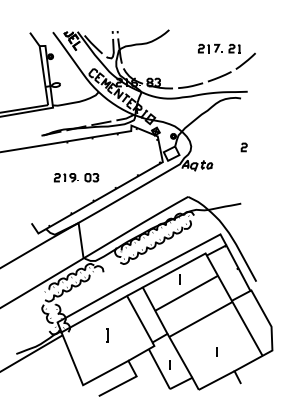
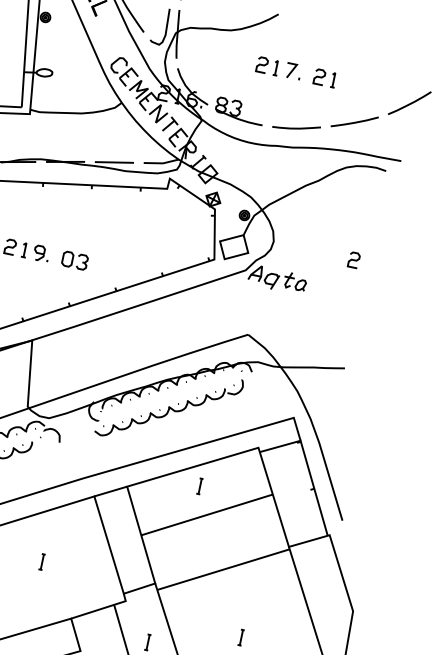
part: (219, 48) -> (296, 71), moved
curve: (243, 147) -> (352, 260), moved
part: (107, 334) -> (42, 560), size x0.62

